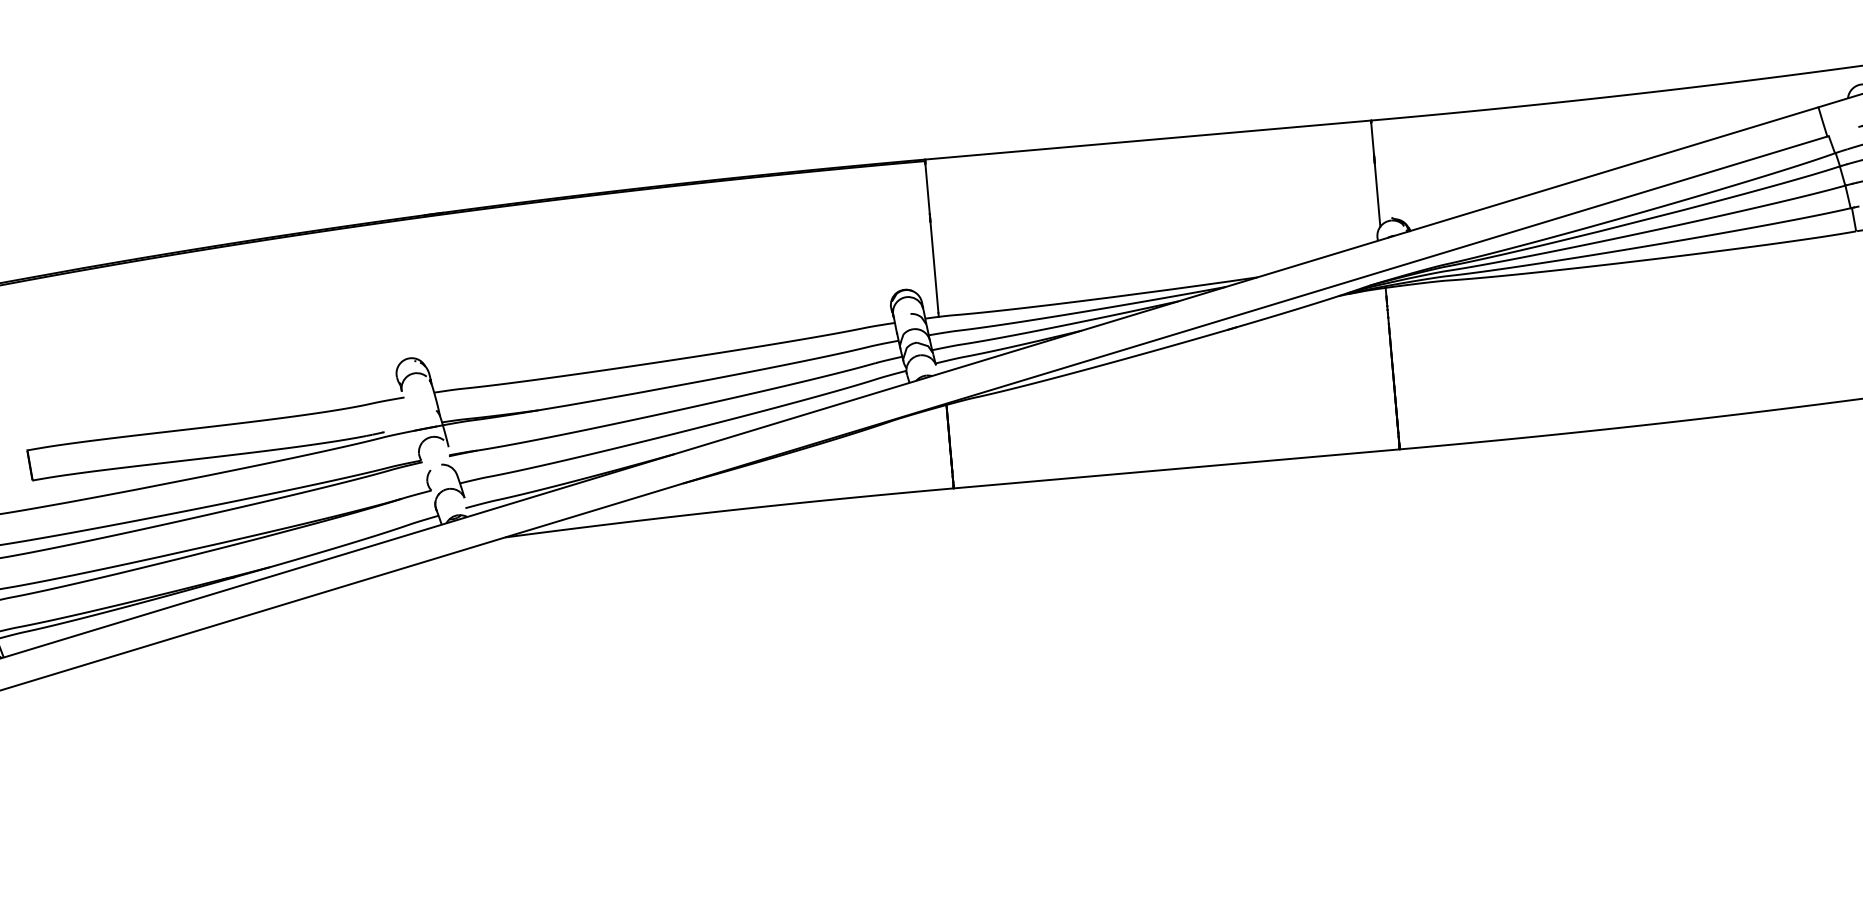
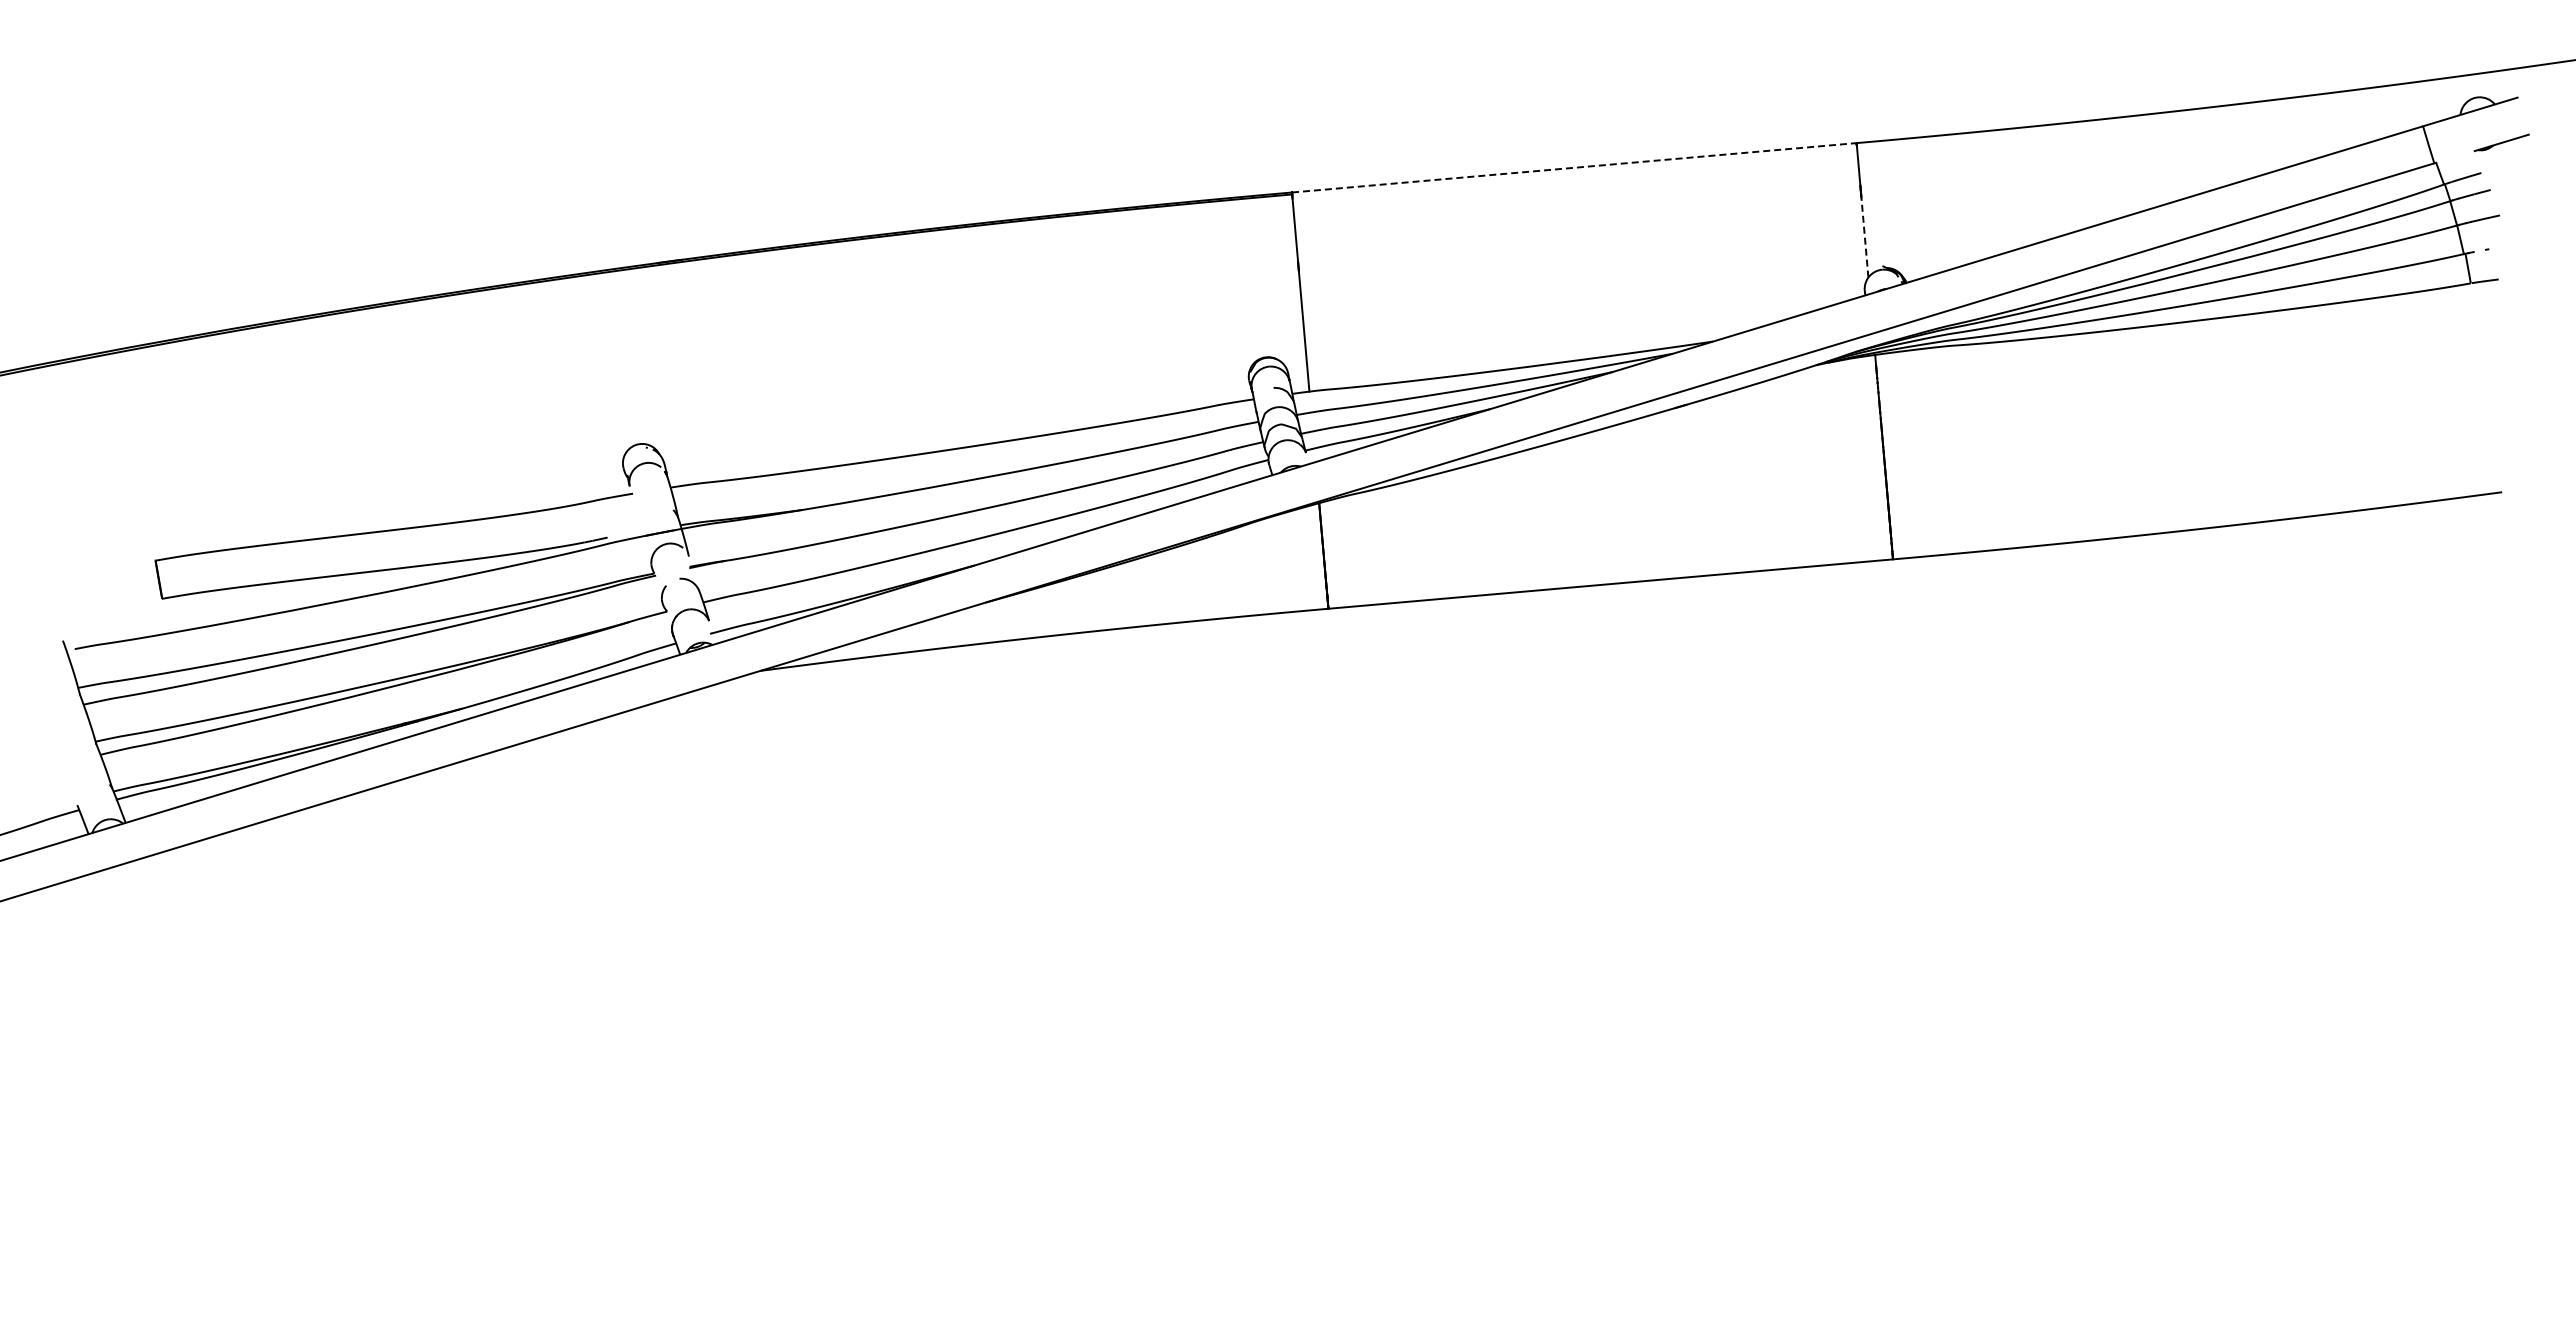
line: (1148, 139) -> (1574, 167), solid -> dashed
line: (1377, 195) -> (1864, 237), solid -> dashed

